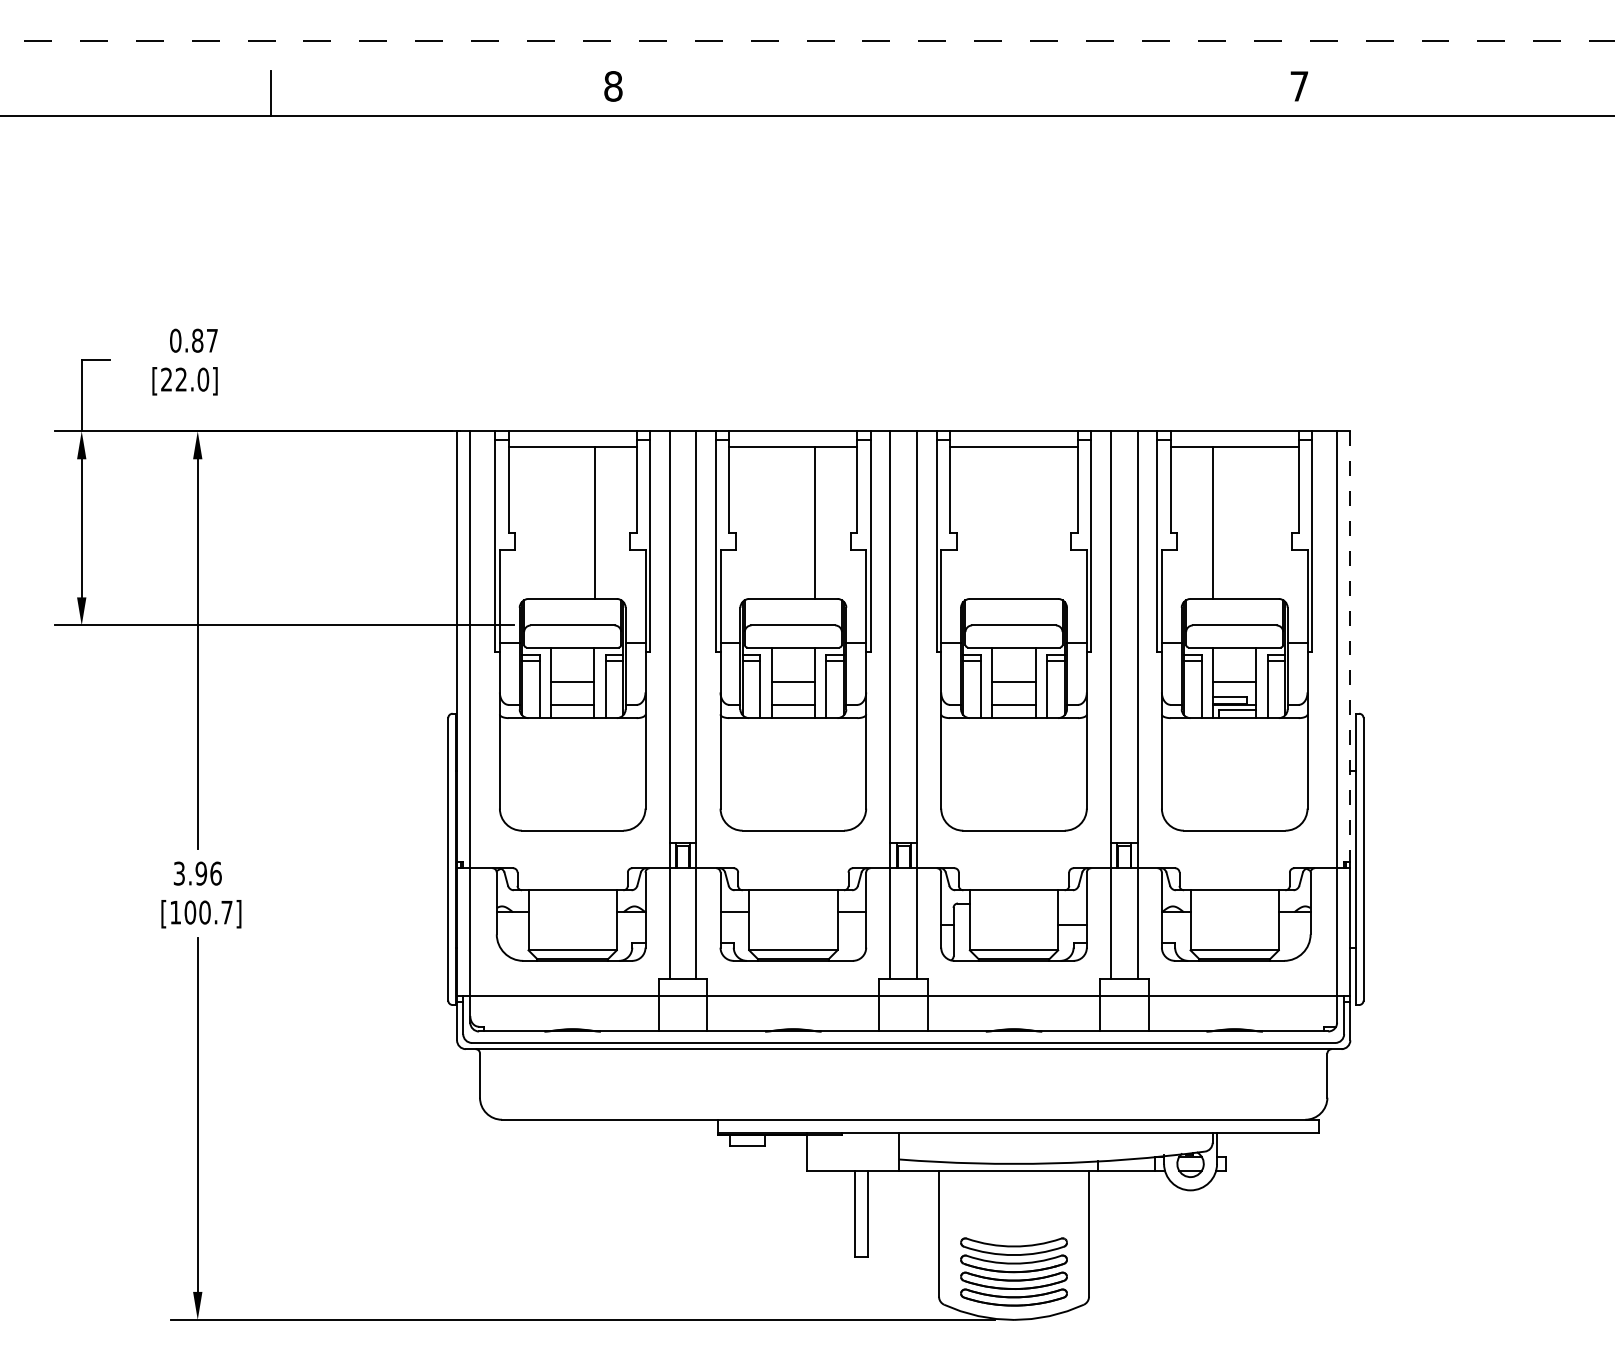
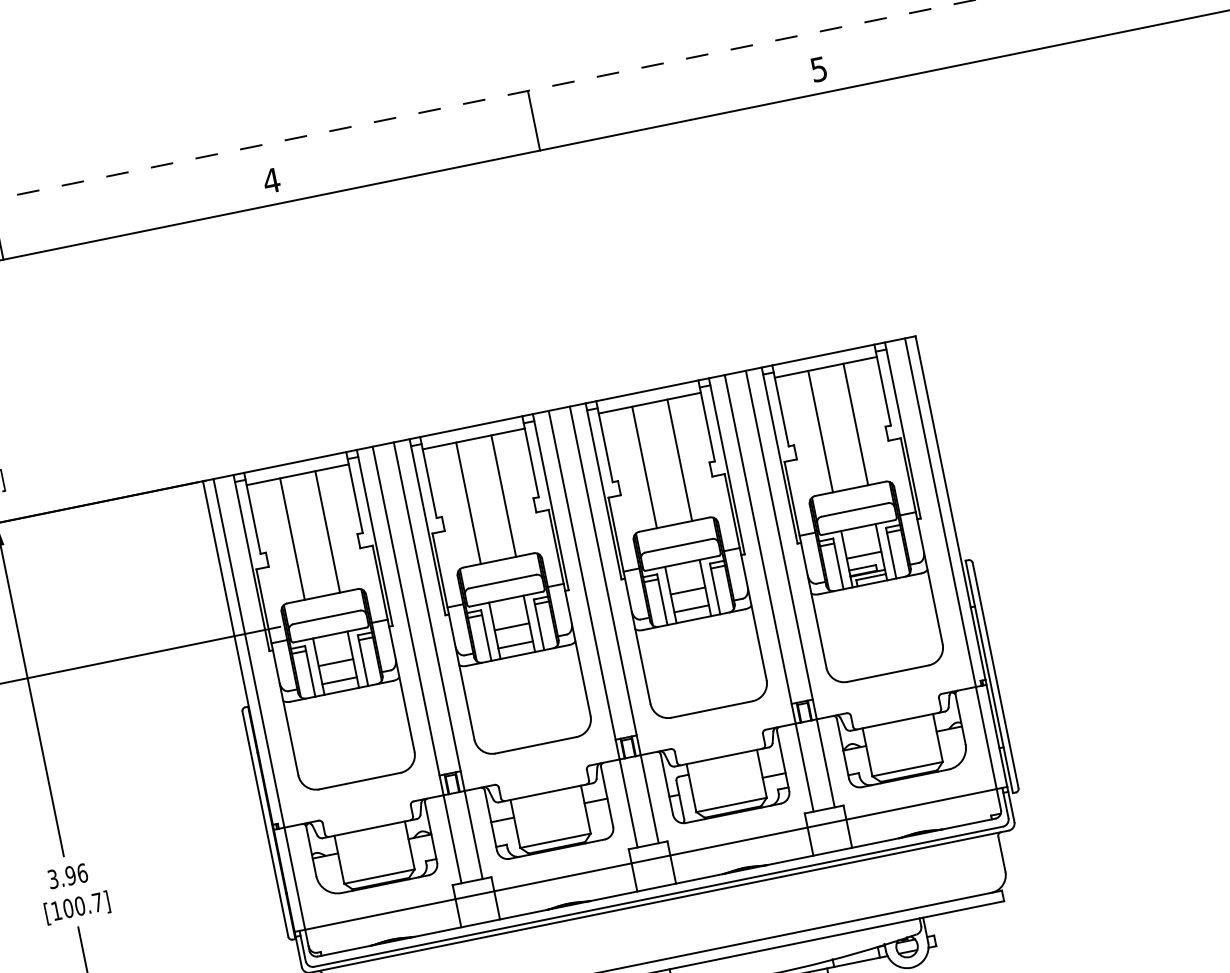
line: (943, 78) -> (533, 120), added
text: (613, 86) -> (271, 180), 8 -> 4
text: (1299, 86) -> (819, 69), 7 -> 5
line: (550, 522) -> (292, 538), added
line: (771, 522) -> (468, 502), added
line: (991, 522) -> (644, 467), added
line: (1036, 522) -> (680, 459), added
line: (1256, 522) -> (855, 424), added
line: (1350, 647) -> (950, 508), dashed -> solid

